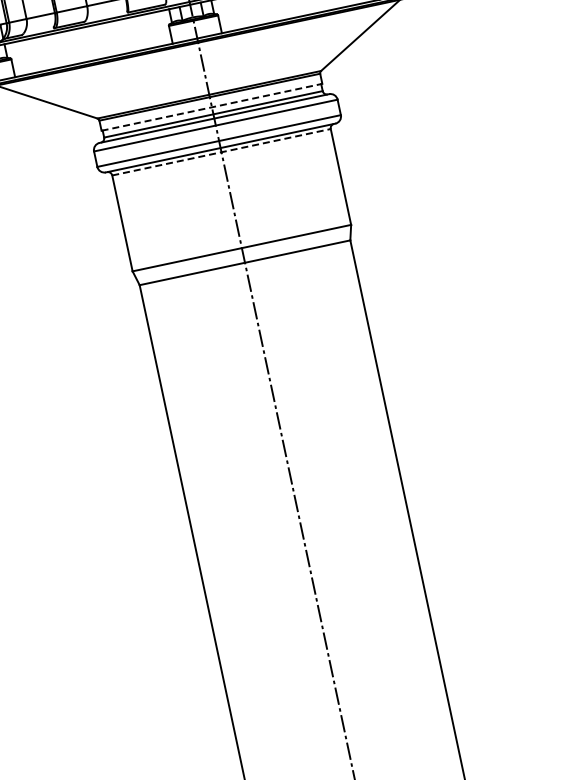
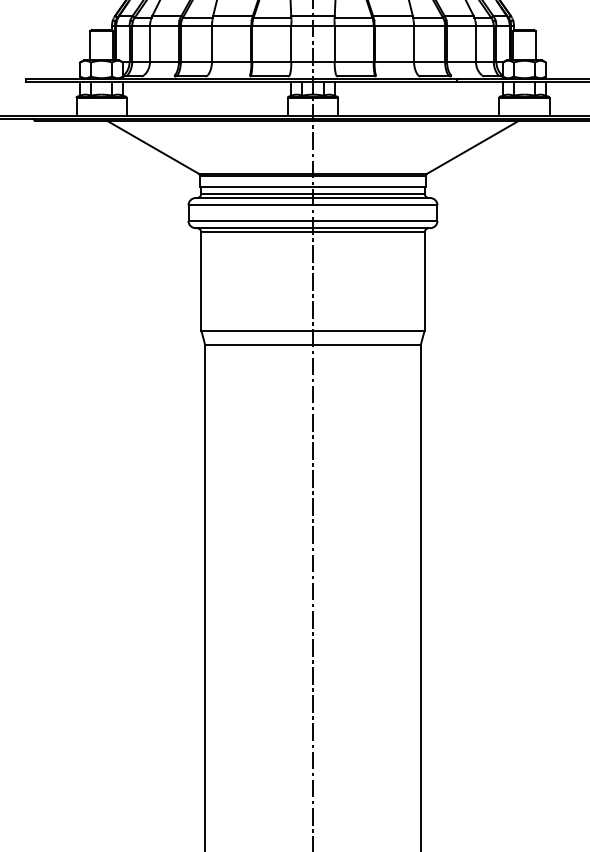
line: (211, 107) -> (312, 186), dashed -> solid
line: (221, 152) -> (312, 232), dashed -> solid

